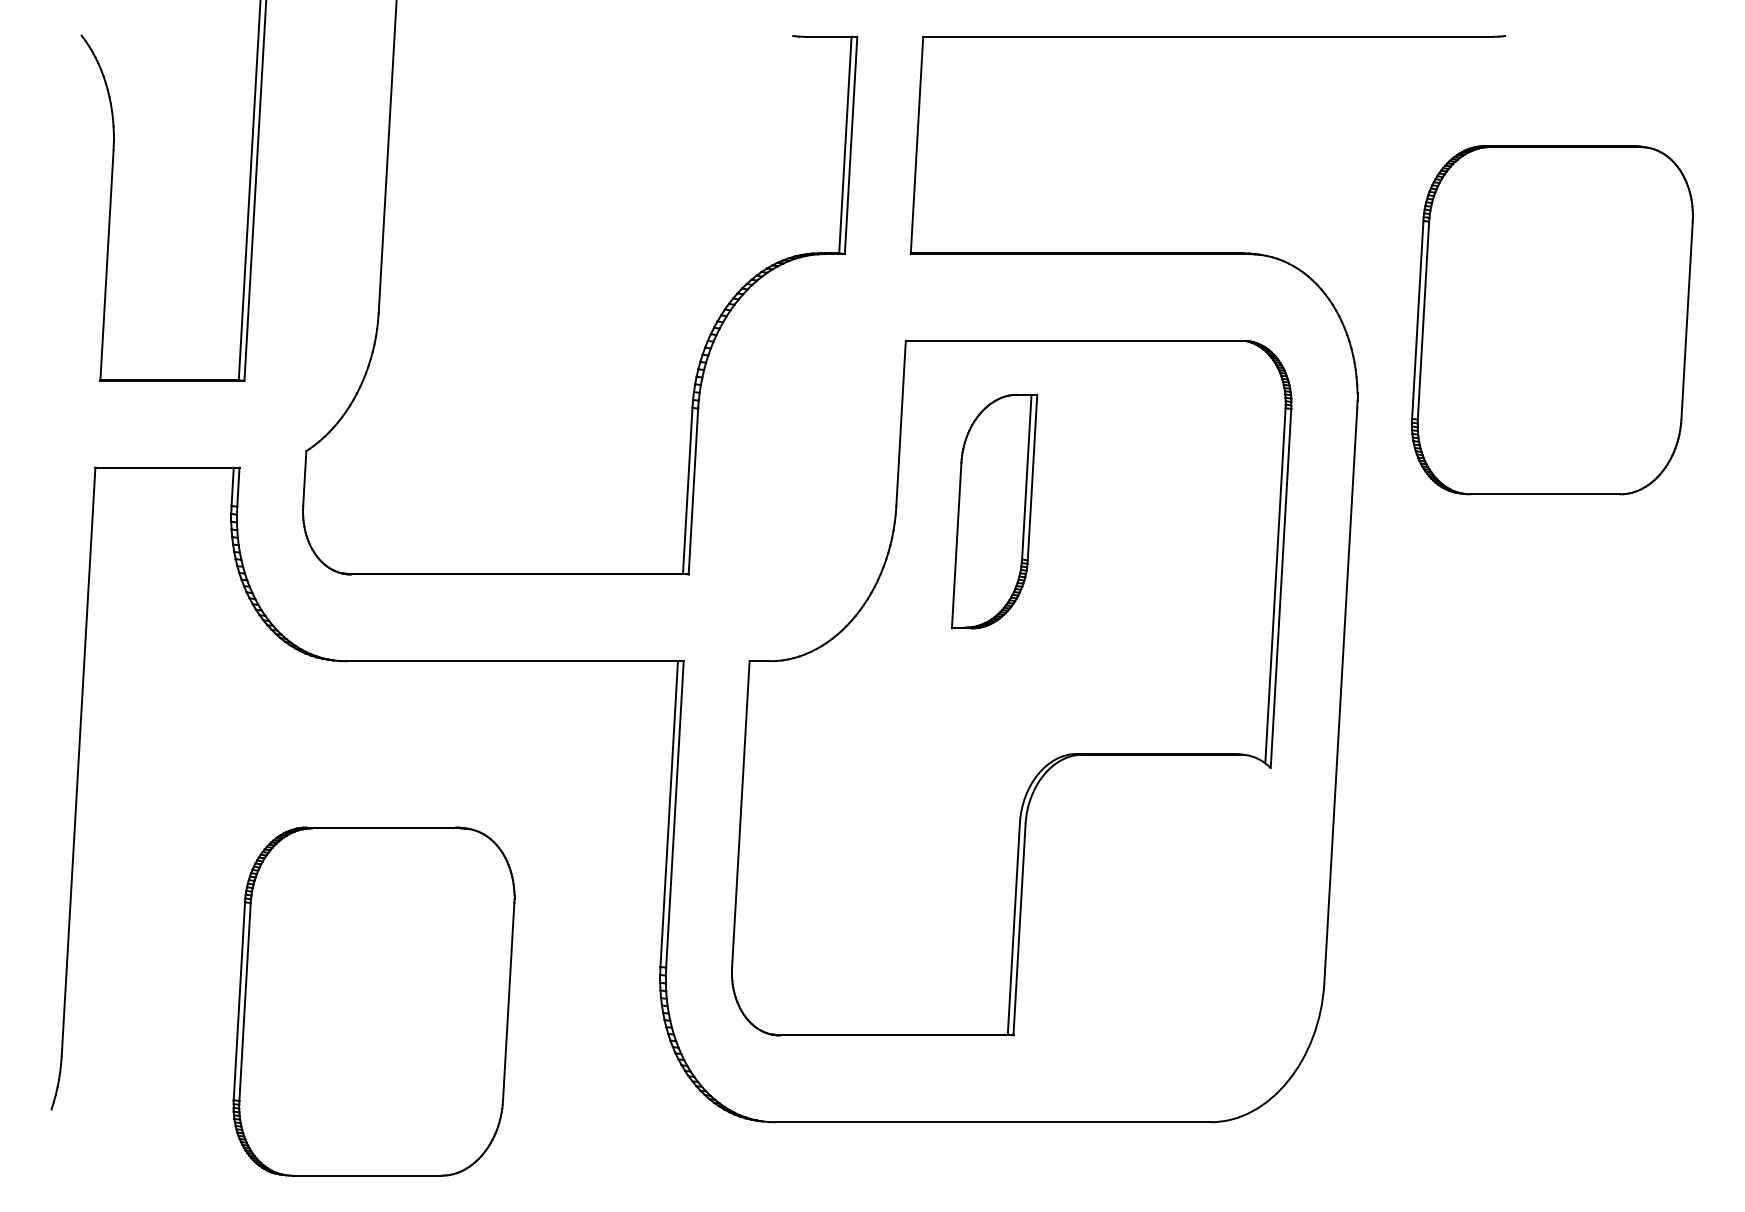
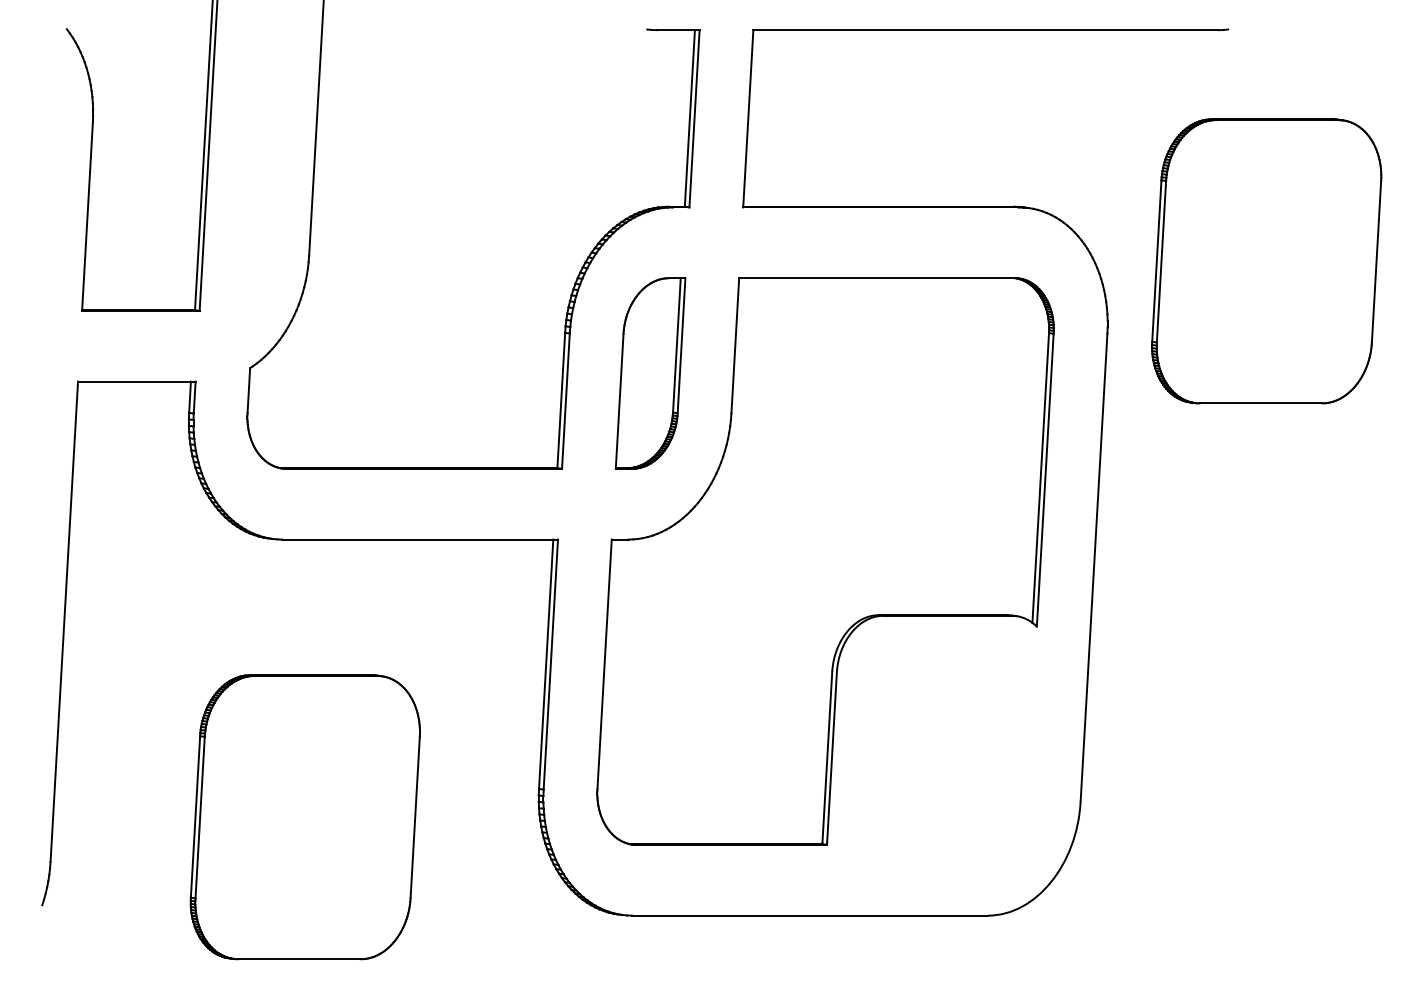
part: (994, 511) -> (650, 373), moved

